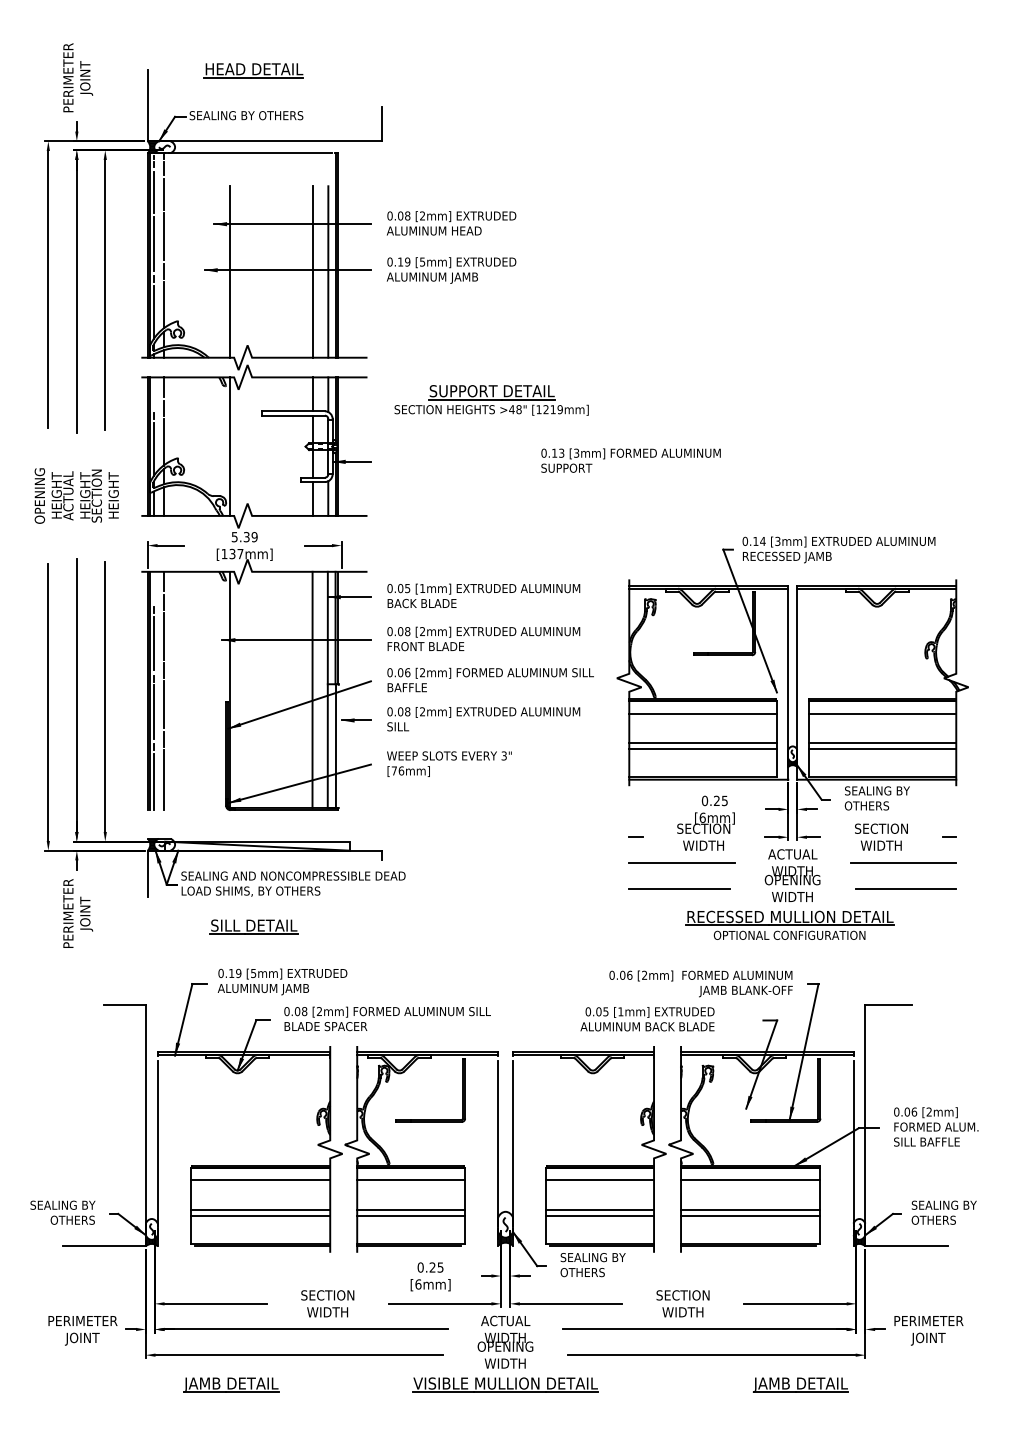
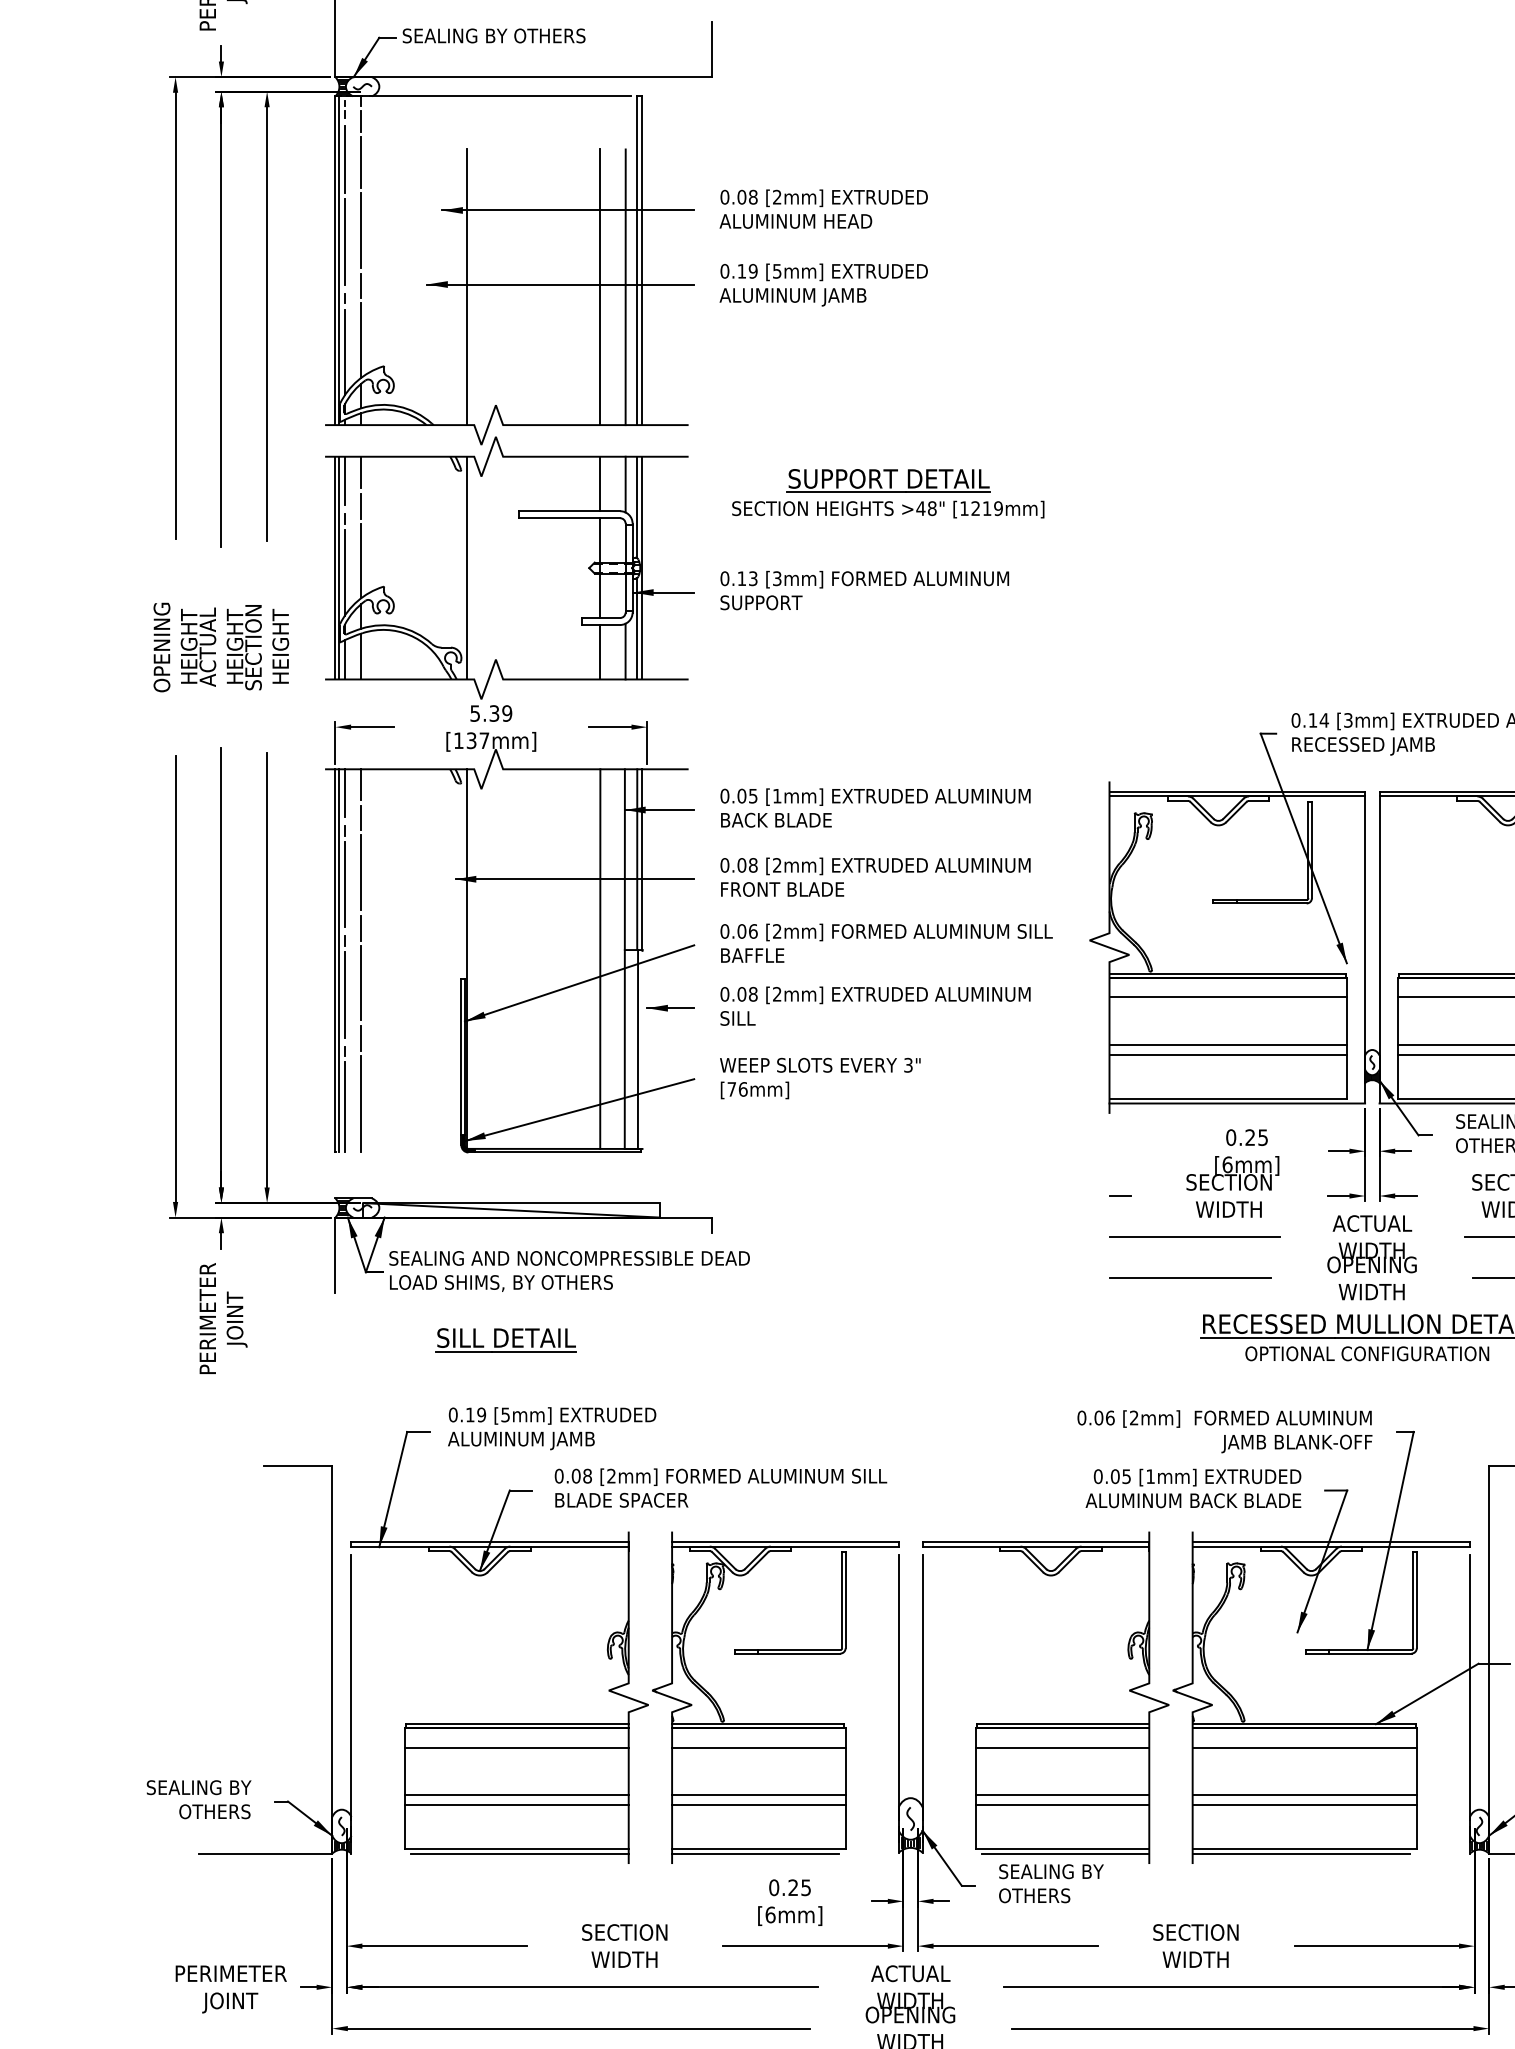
line: (153, 392) -> (344, 481), added
text: (630, 460) -> (863, 590), moved
line: (153, 586) -> (344, 792), added
text: (647, 1019) -> (1193, 1488), moved

